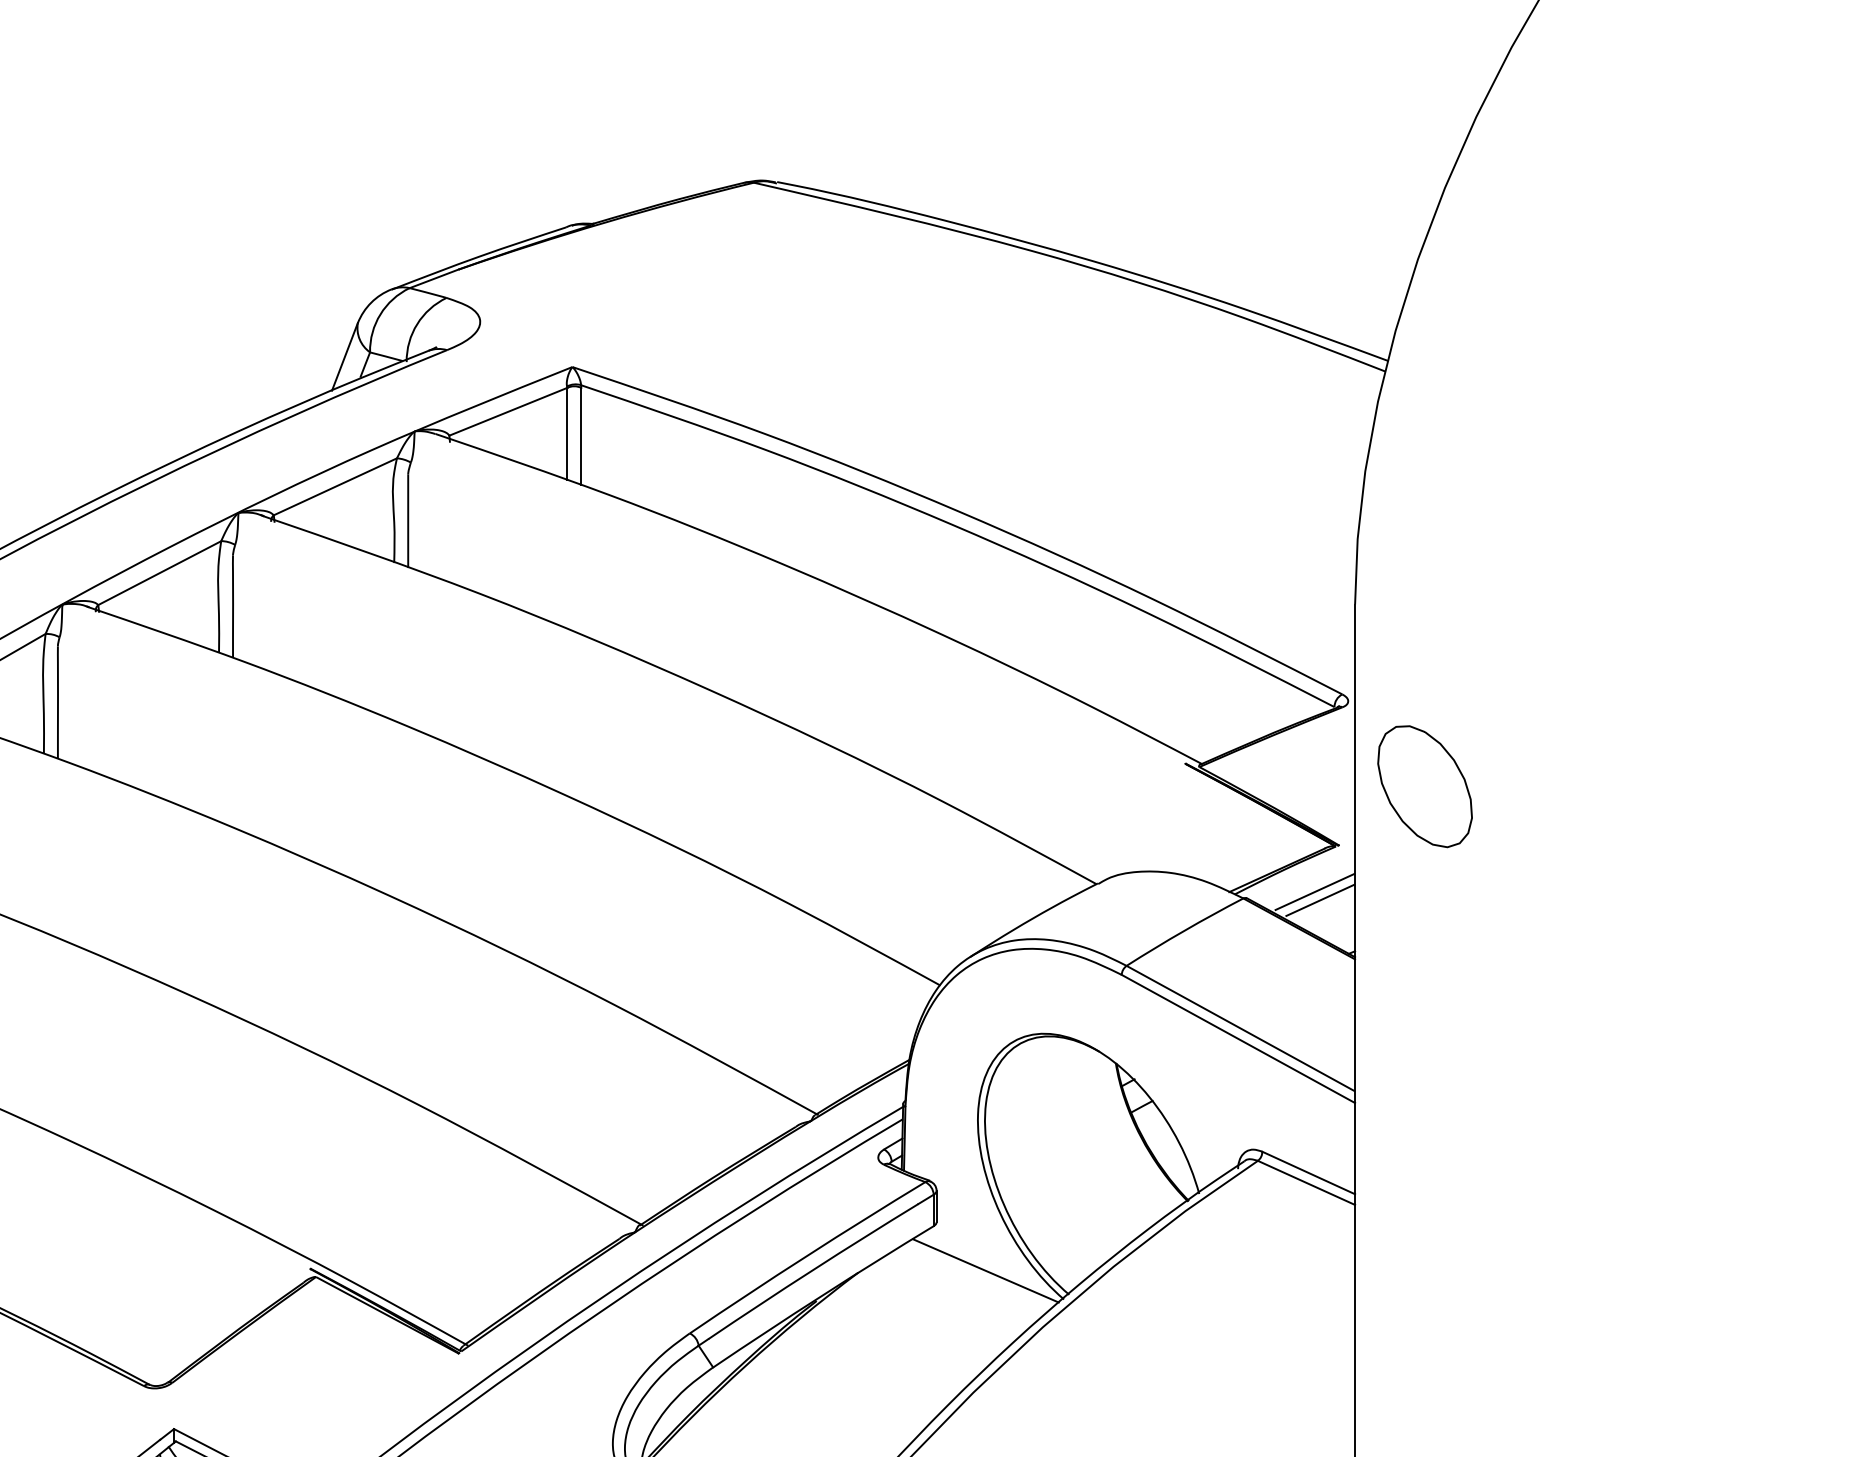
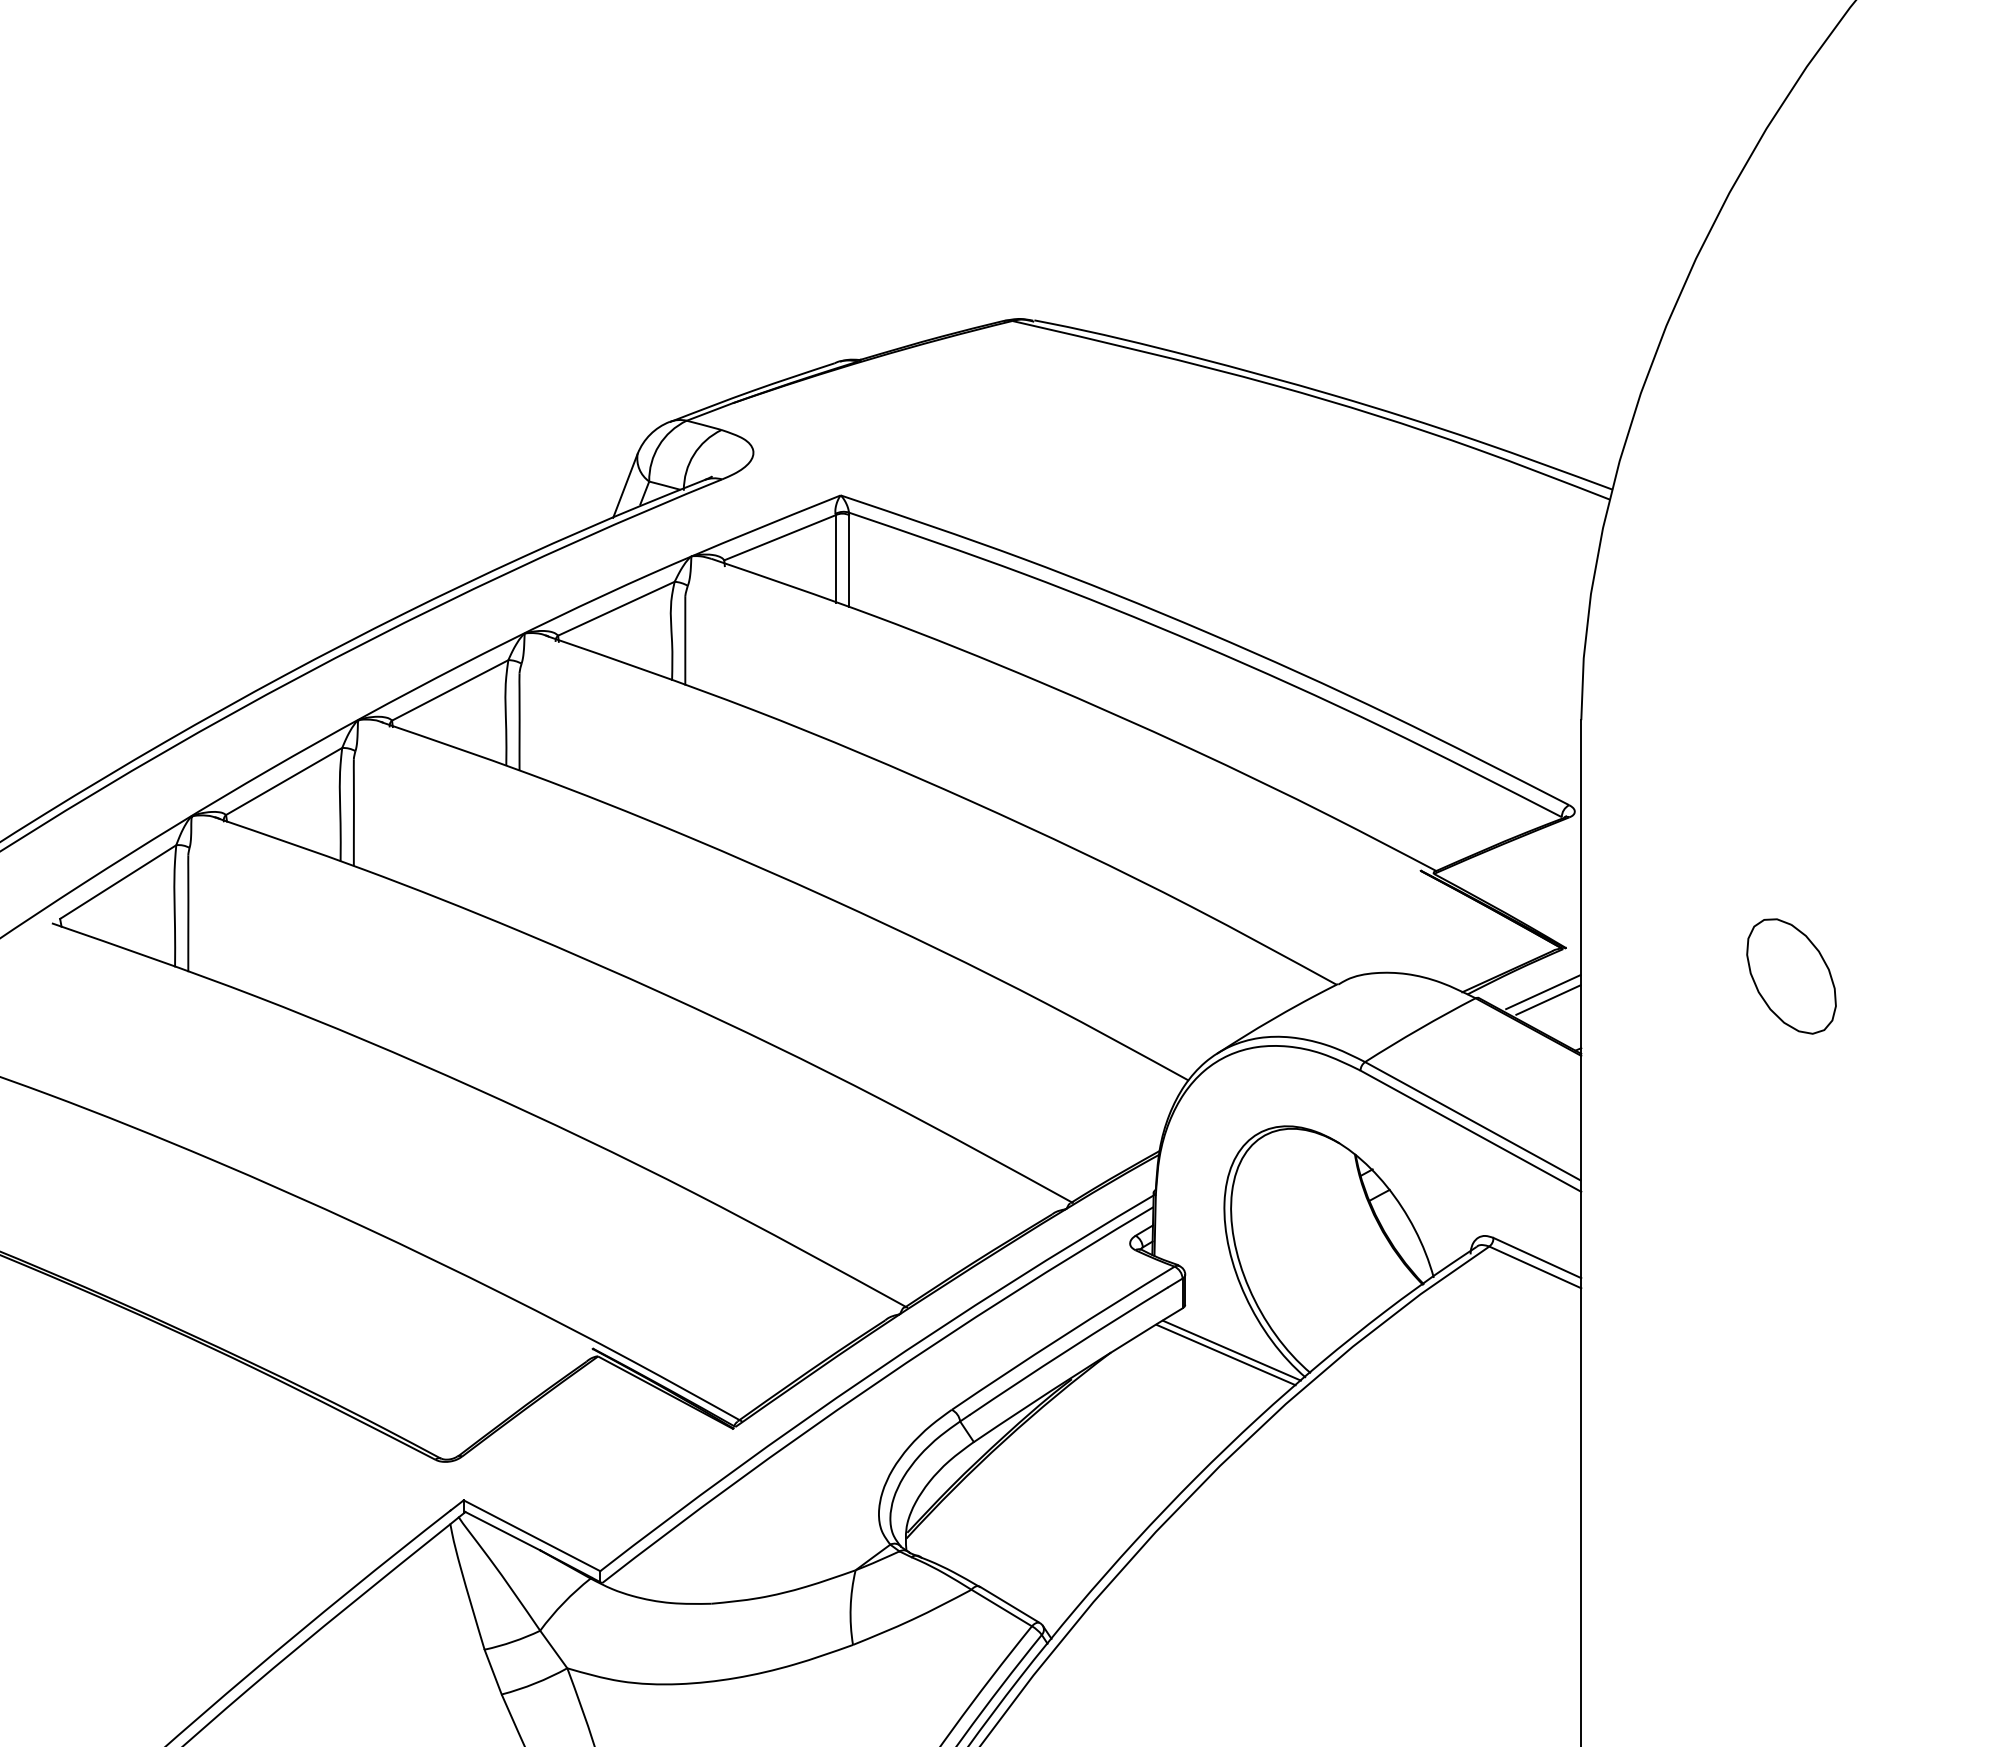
part: (1425, 786) -> (1791, 976), moved
line: (979, 1274) -> (1225, 1354), added

